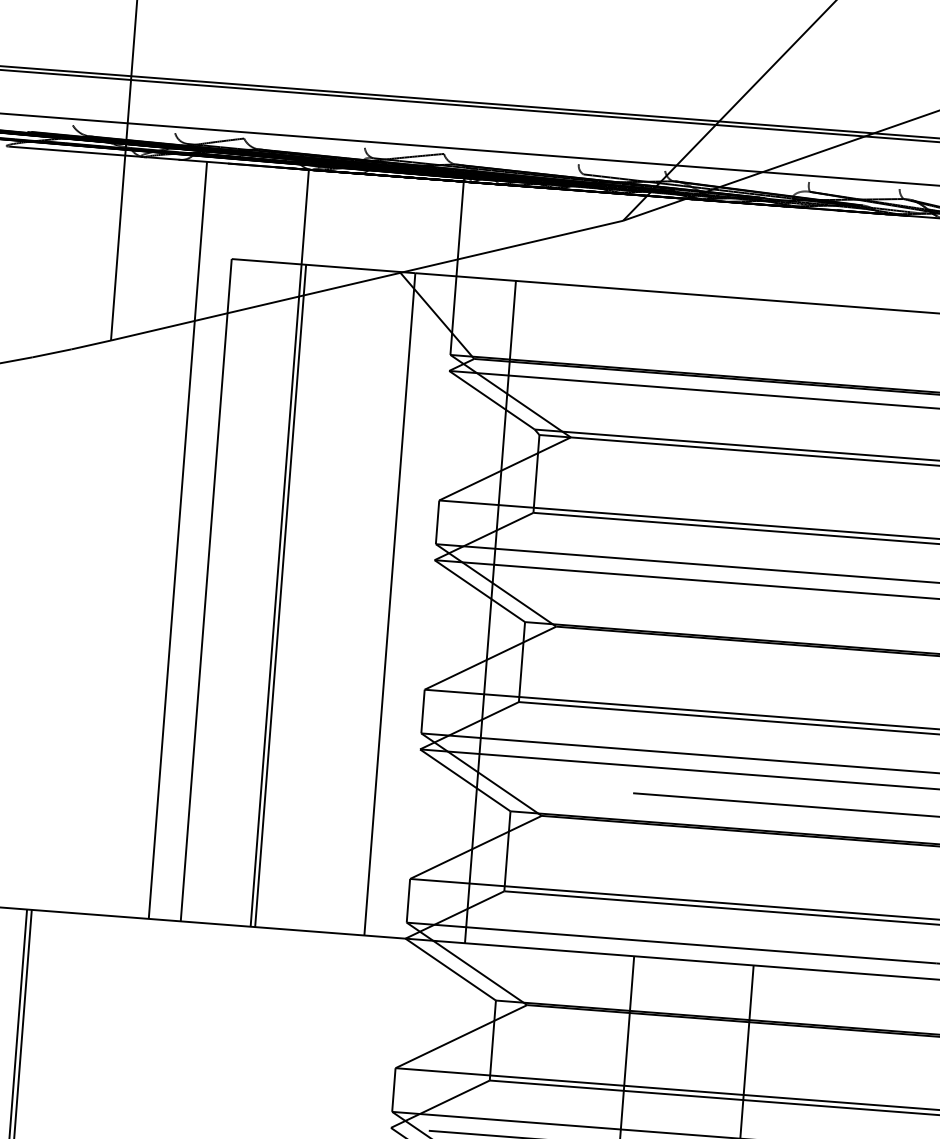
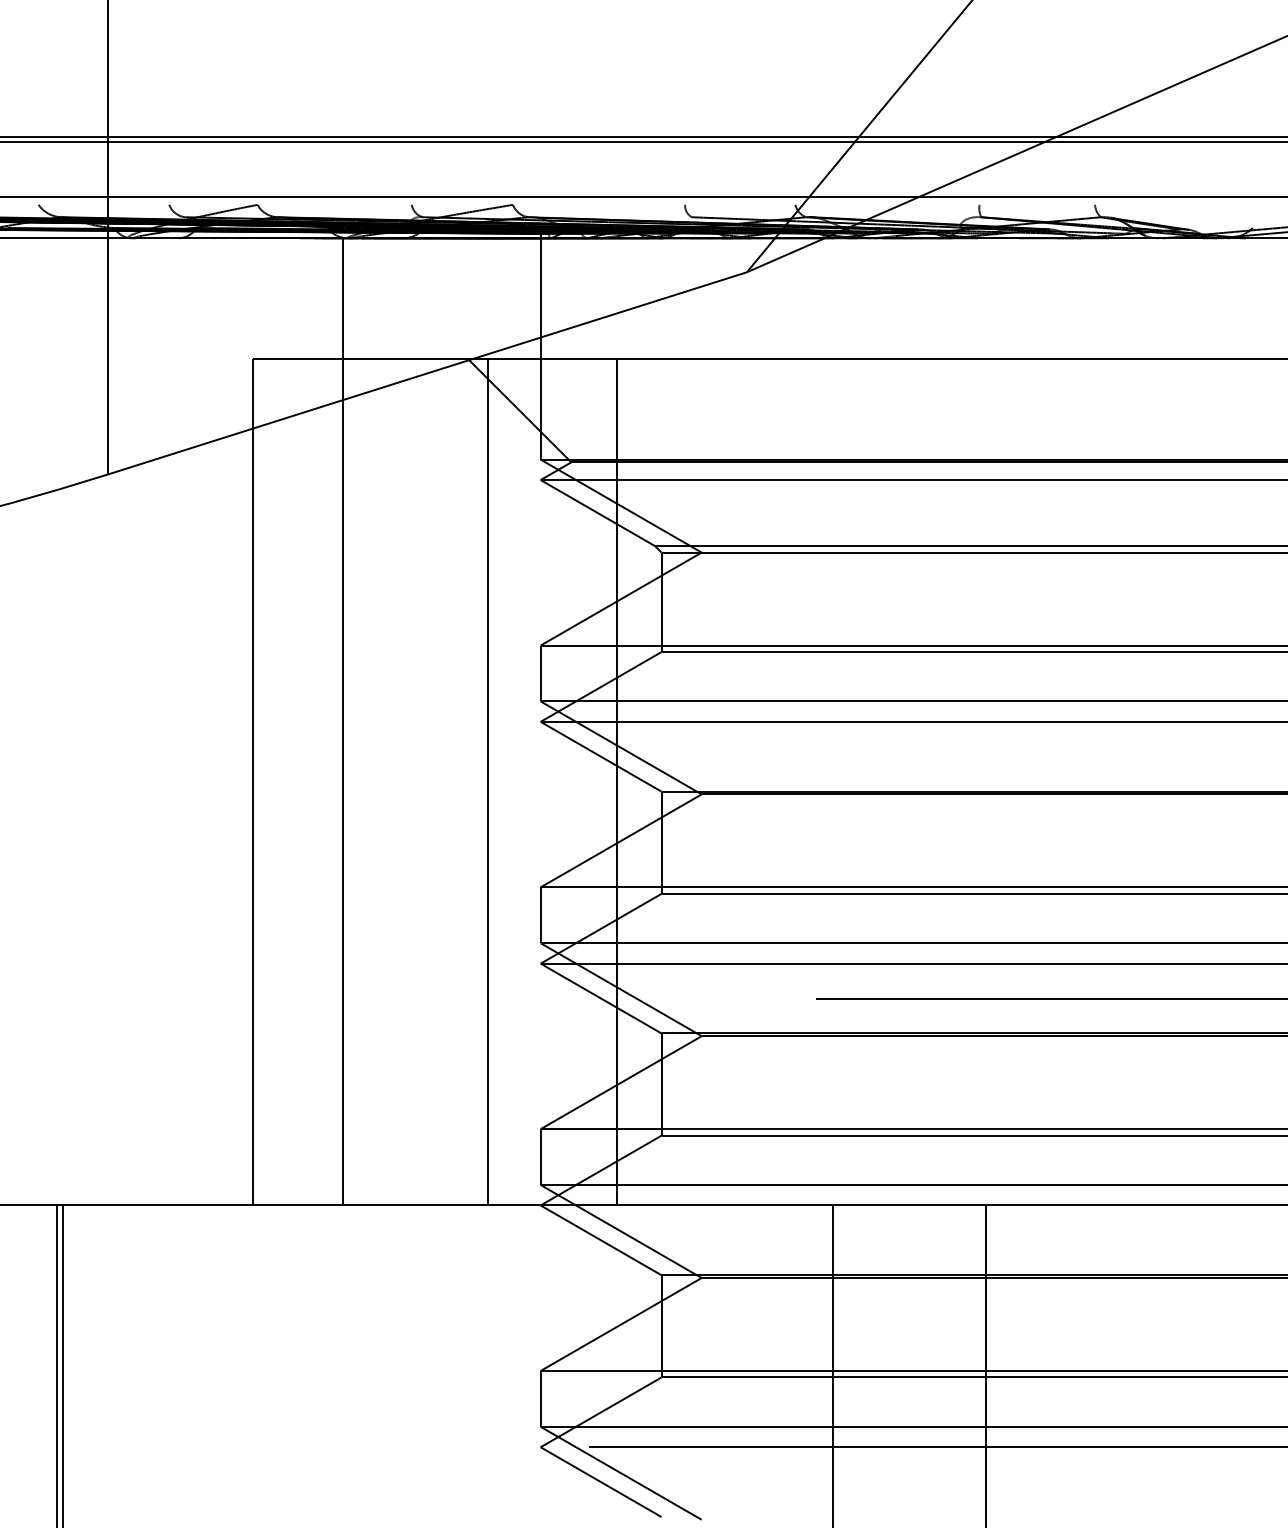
line: (177, 540) -> (212, 721), removed
line: (280, 596) -> (348, 782), removed

